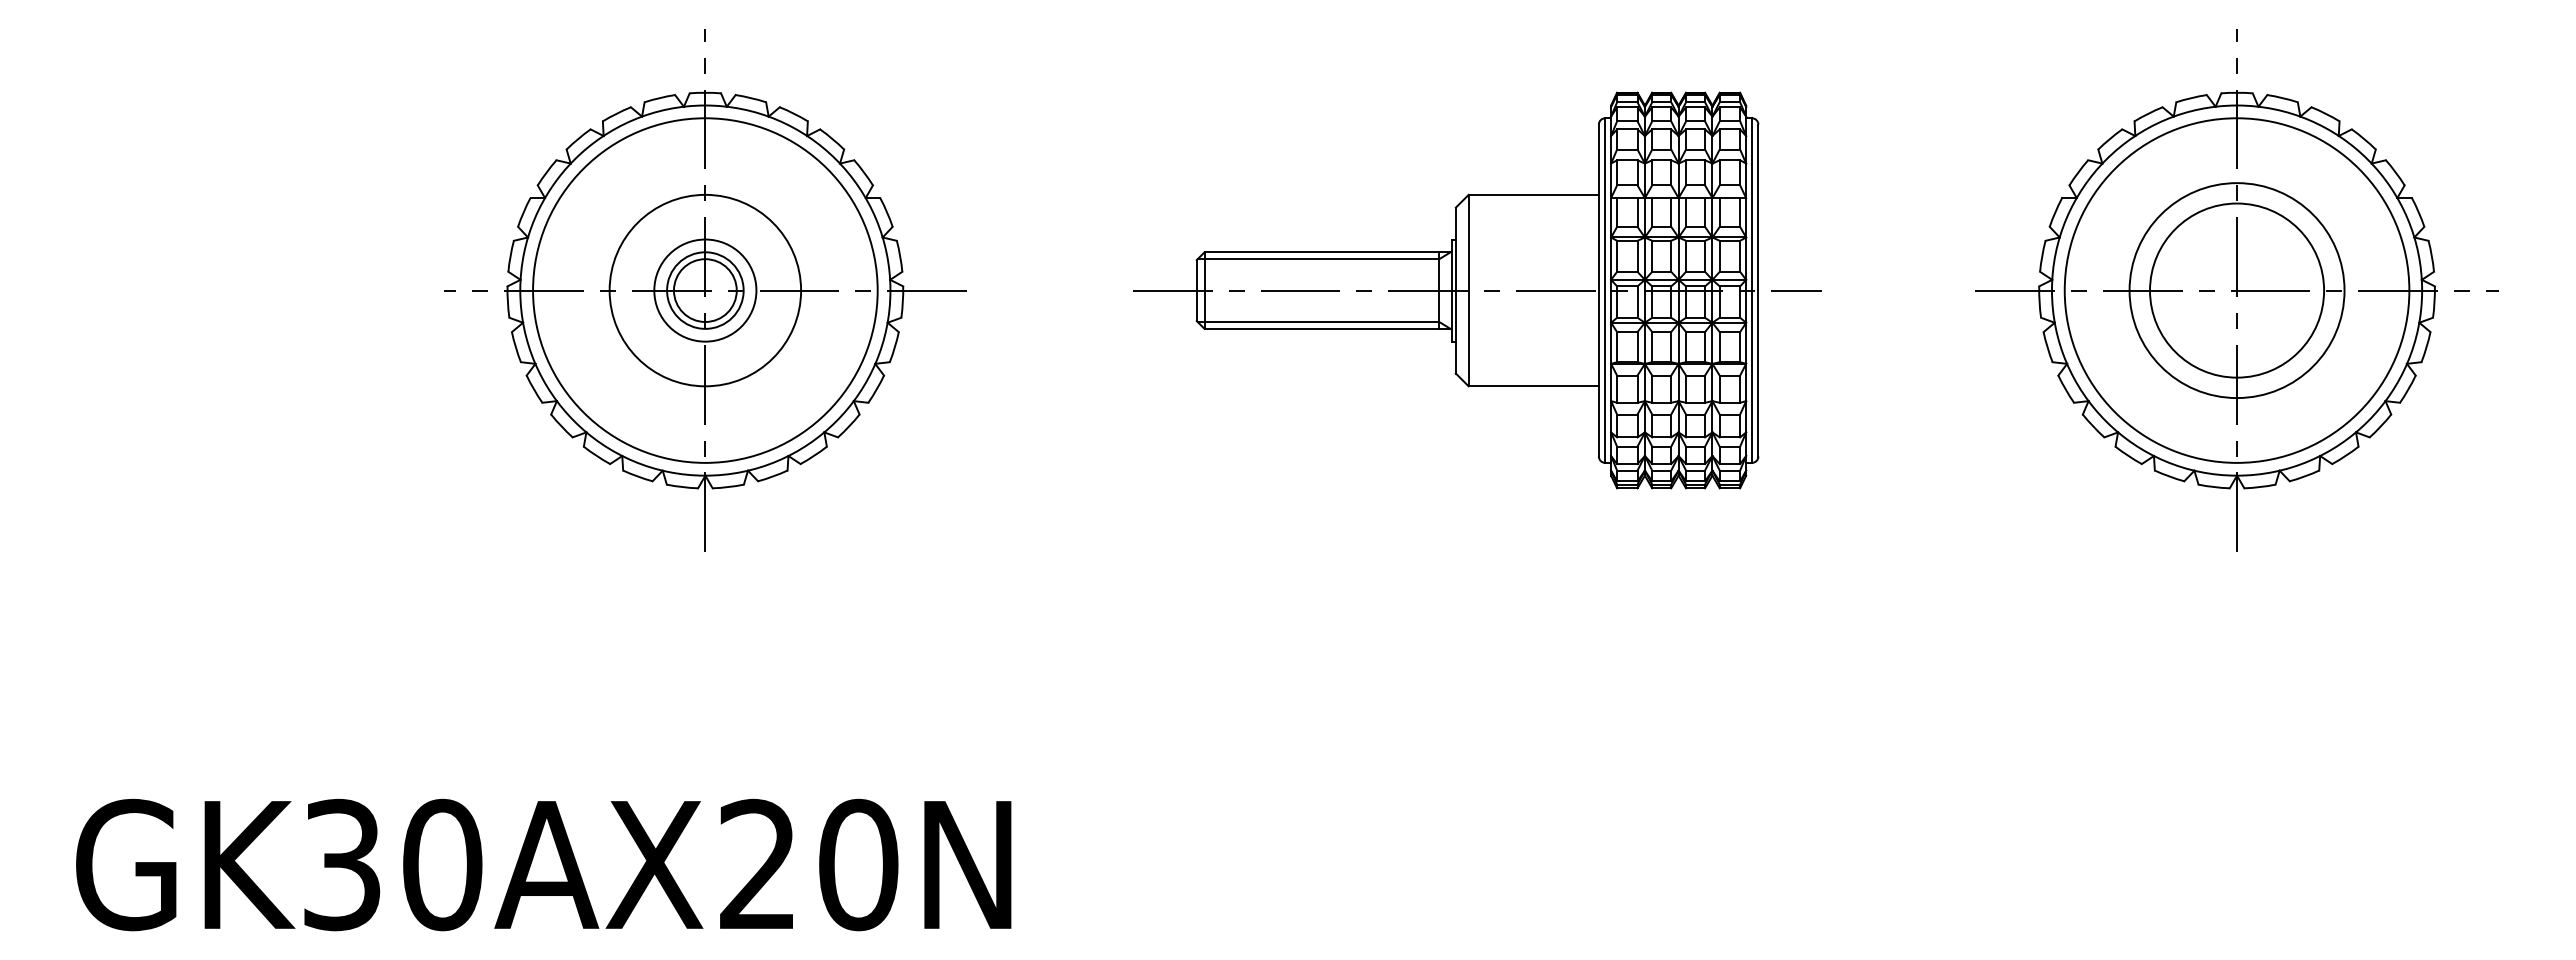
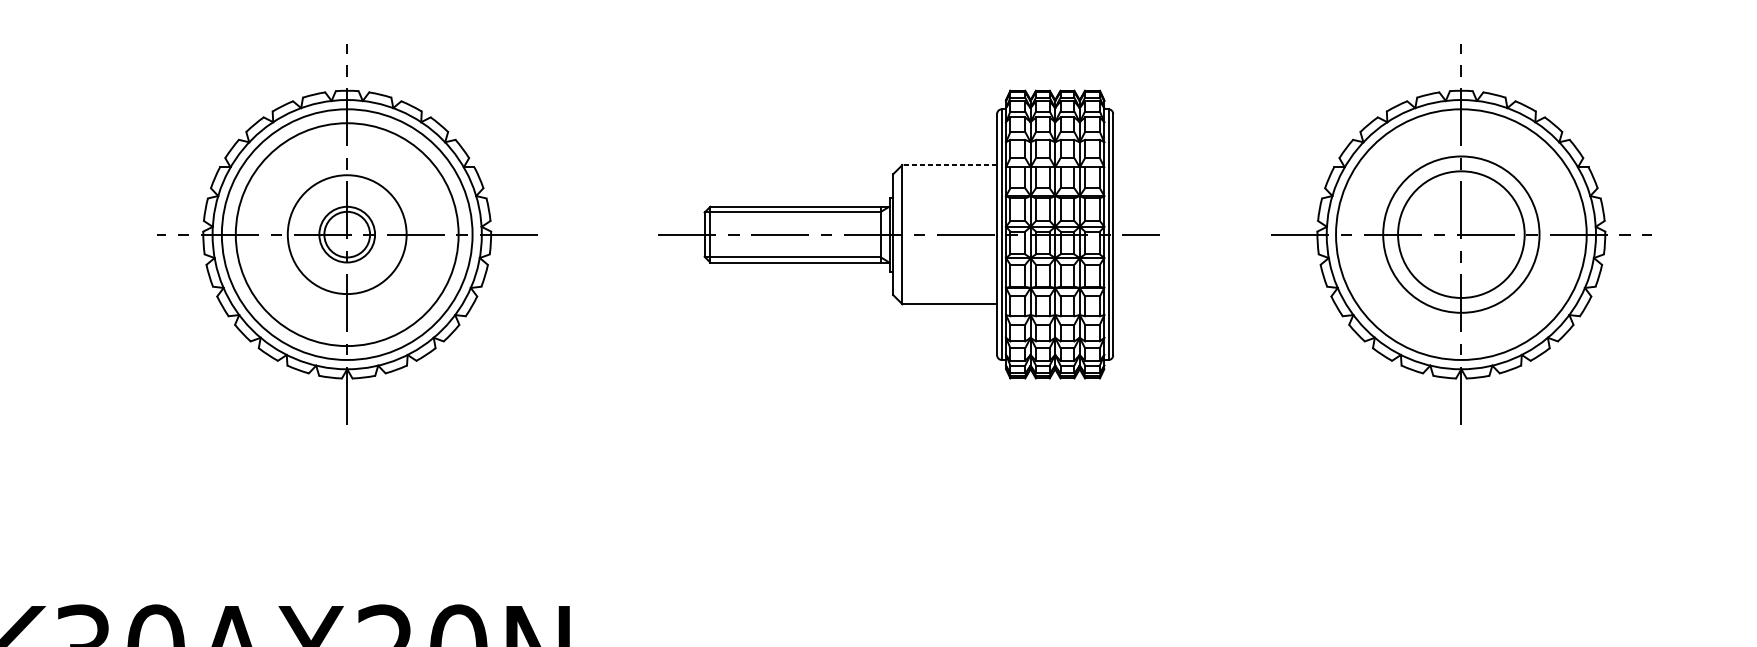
line: (1533, 194) -> (949, 164), solid -> dashed
circle: (705, 290) -> (347, 234), size x1.6
circle: (705, 290) -> (347, 234), size x1.6

